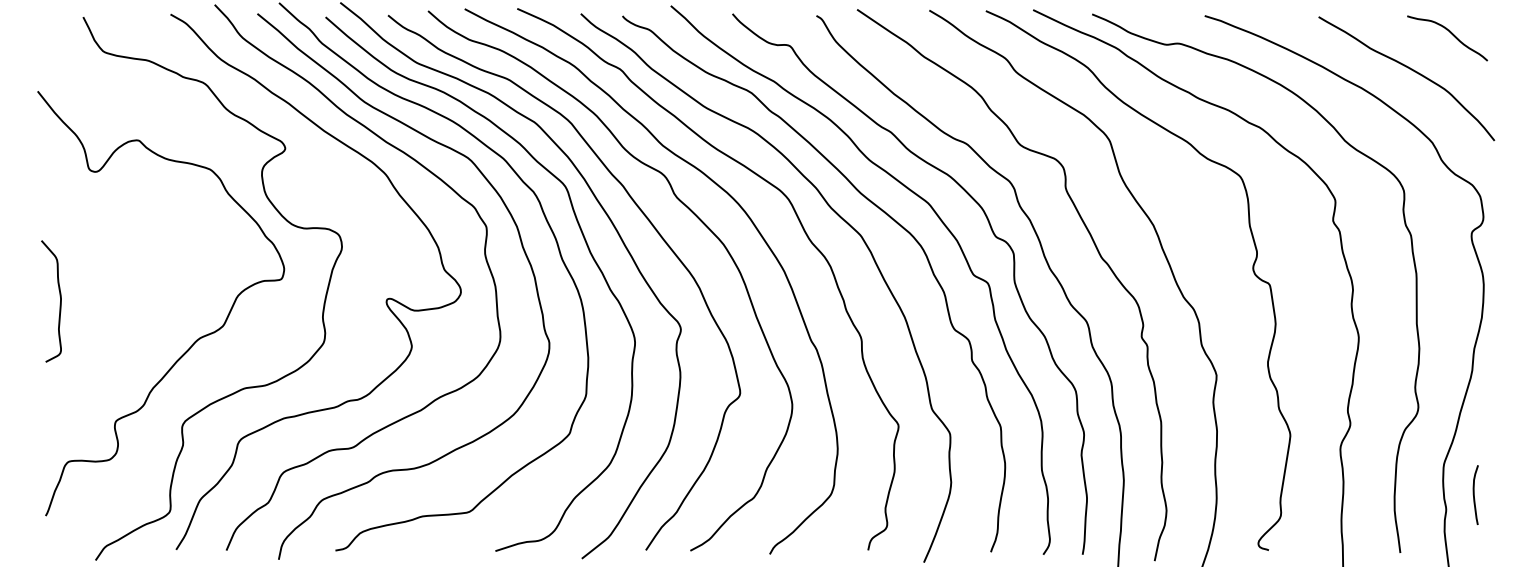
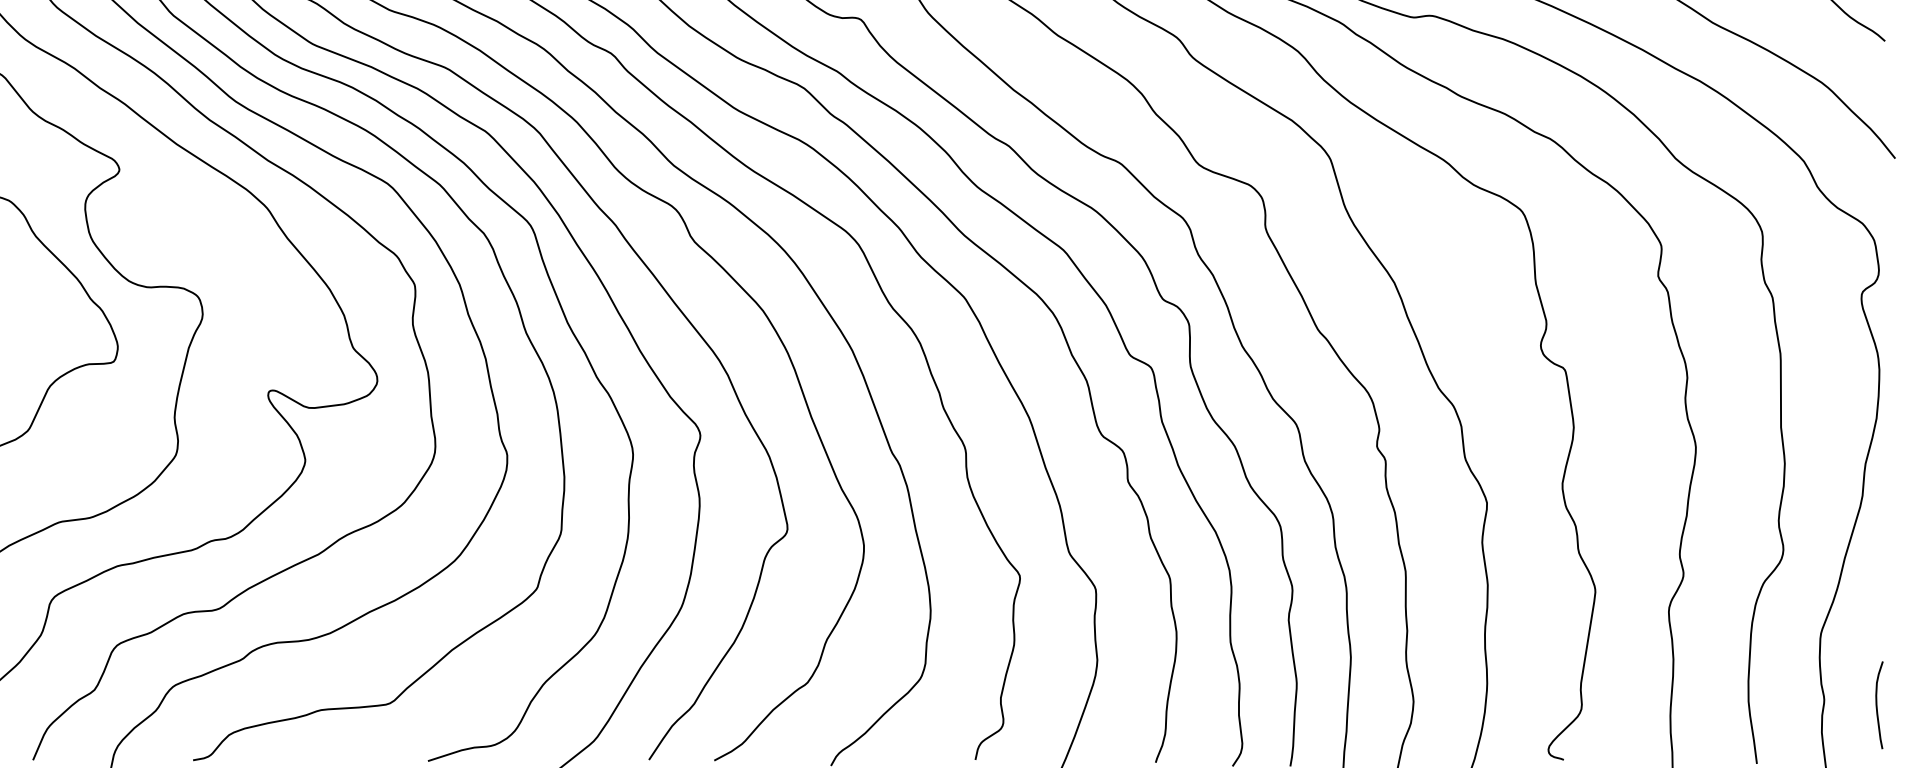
curve: (1474, 494) -> (1877, 704), moved

